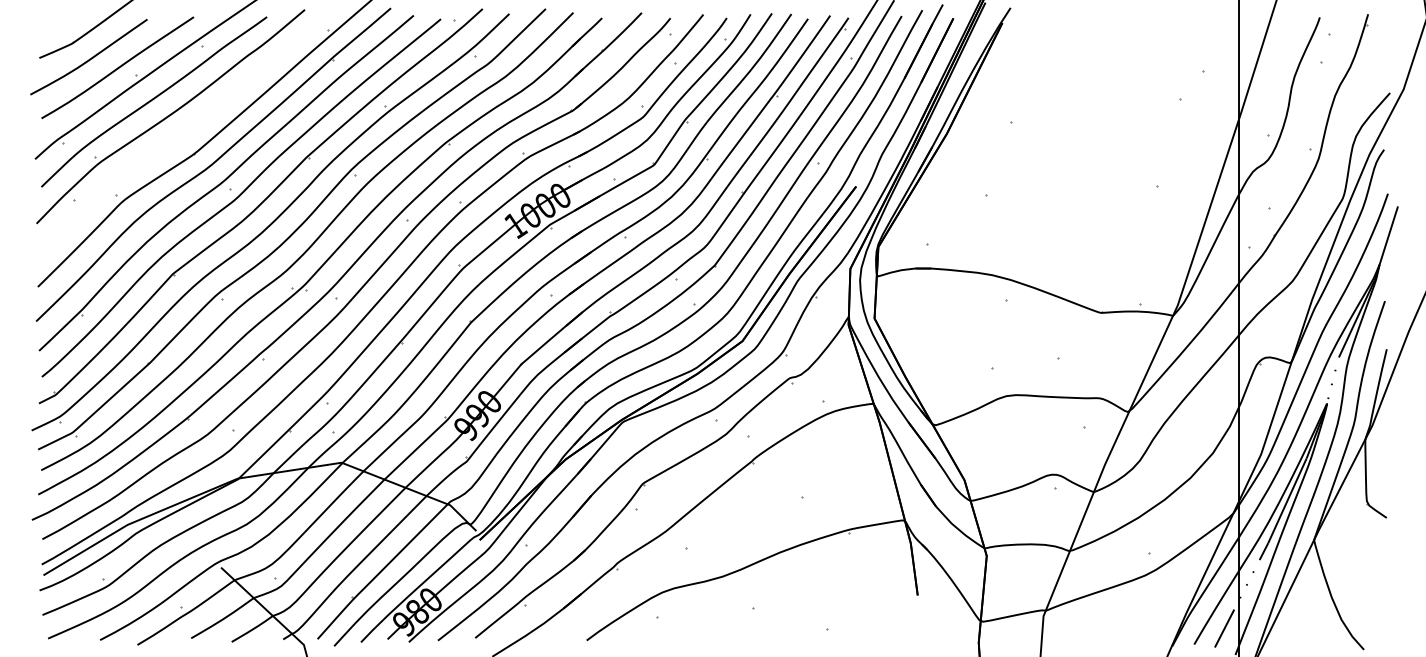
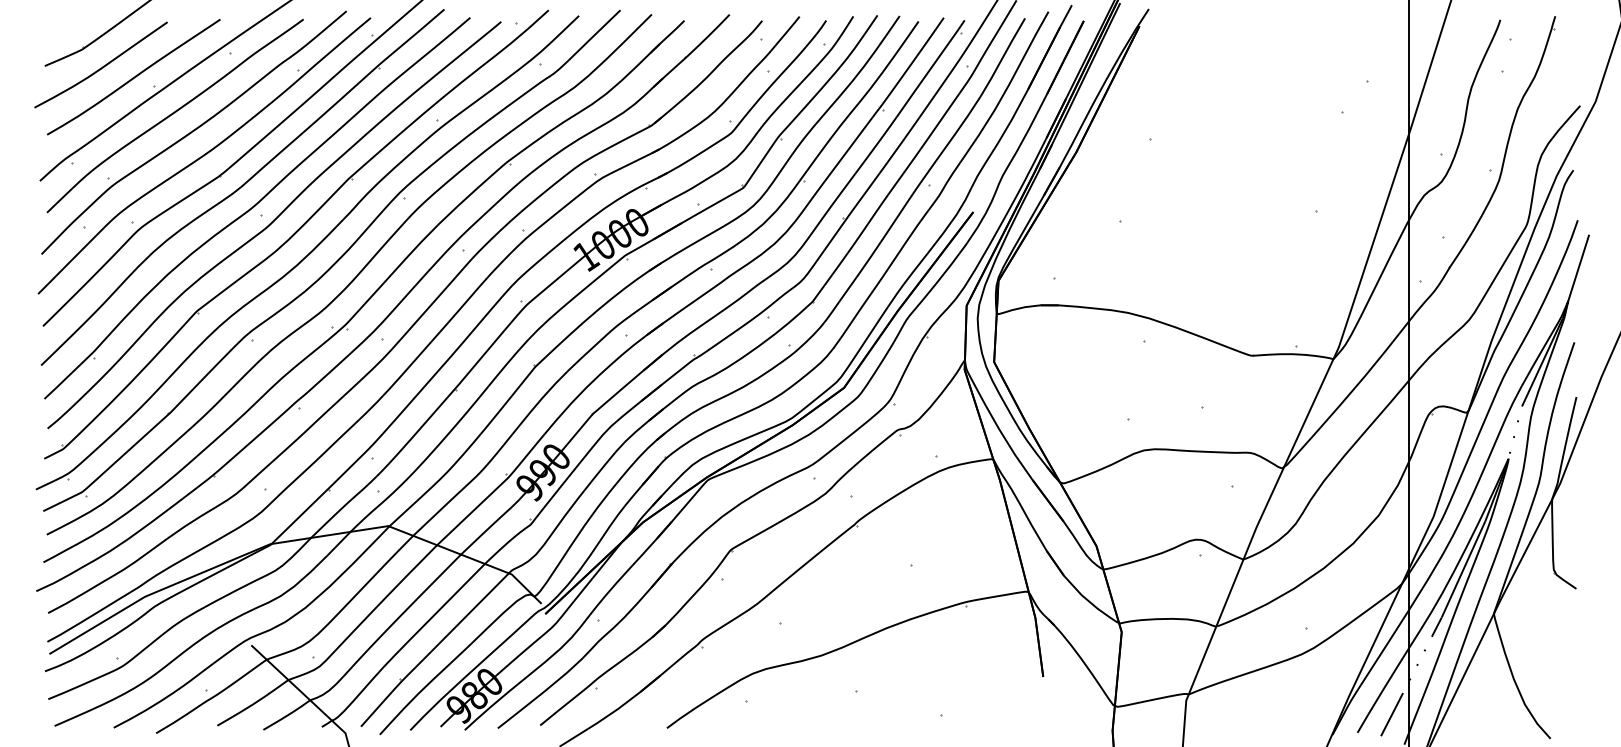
part: (179, 136) -> (204, 155), added

